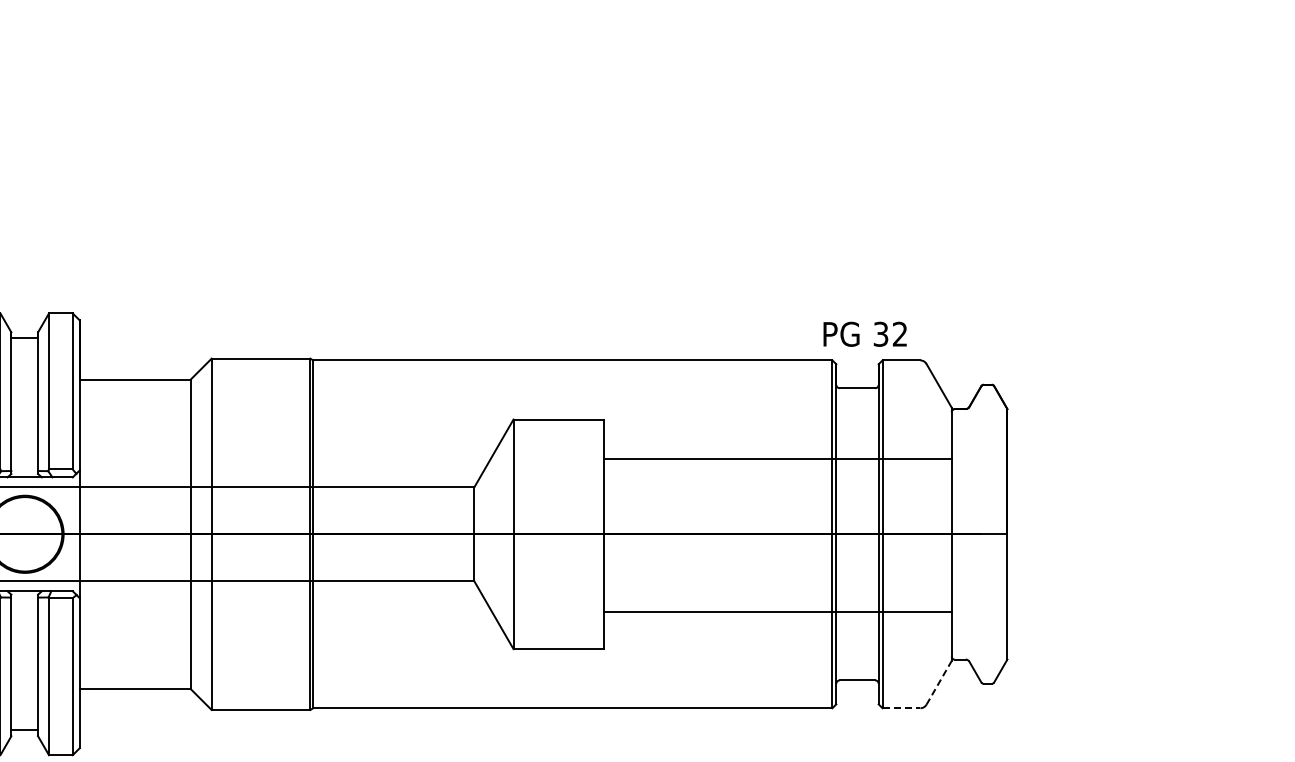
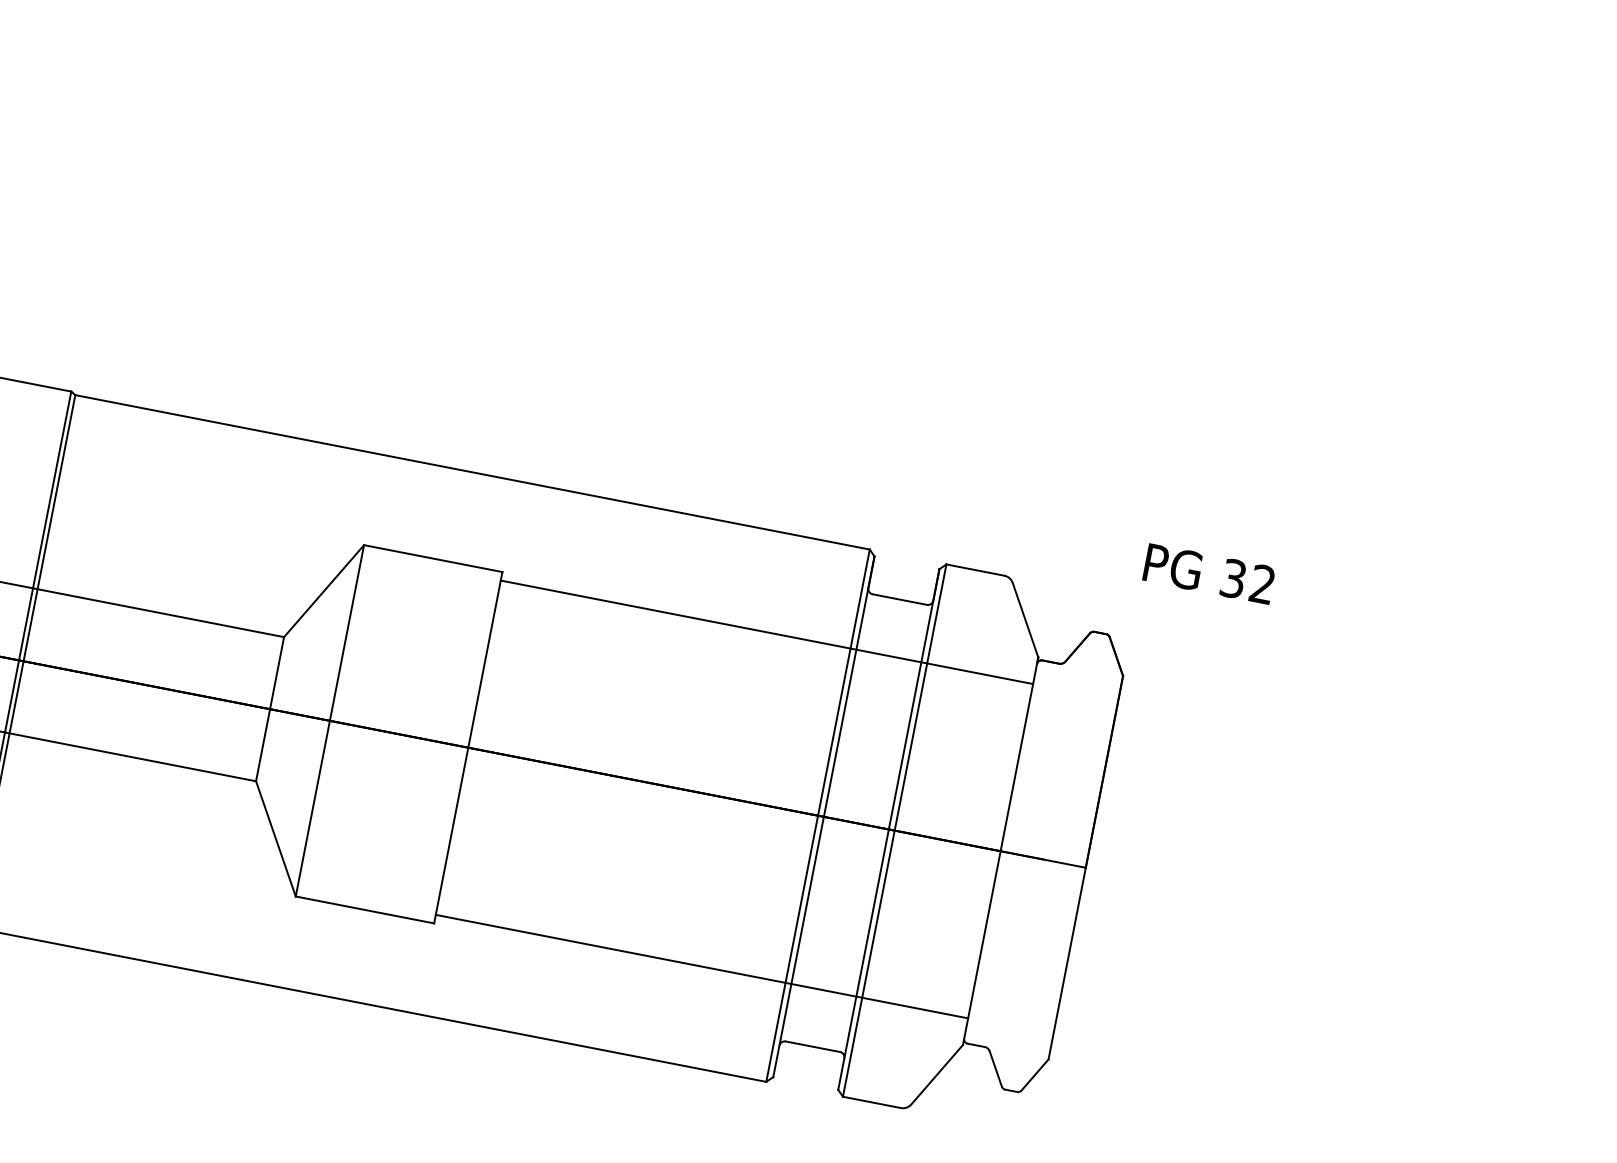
text: (864, 333) -> (1208, 572), moved
line: (777, 459) -> (766, 632), moved
line: (777, 611) -> (701, 966), moved
line: (939, 682) -> (937, 1074), dashed -> solid
line: (901, 708) -> (871, 1102), dashed -> solid

